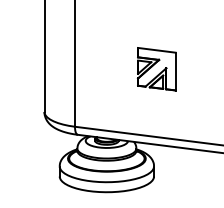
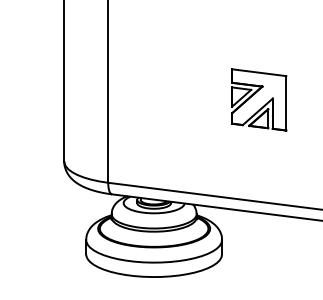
part: (156, 69) -> (258, 100), moved

